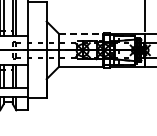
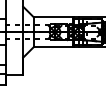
line: (80, 33) -> (53, 17), dashed -> solid

